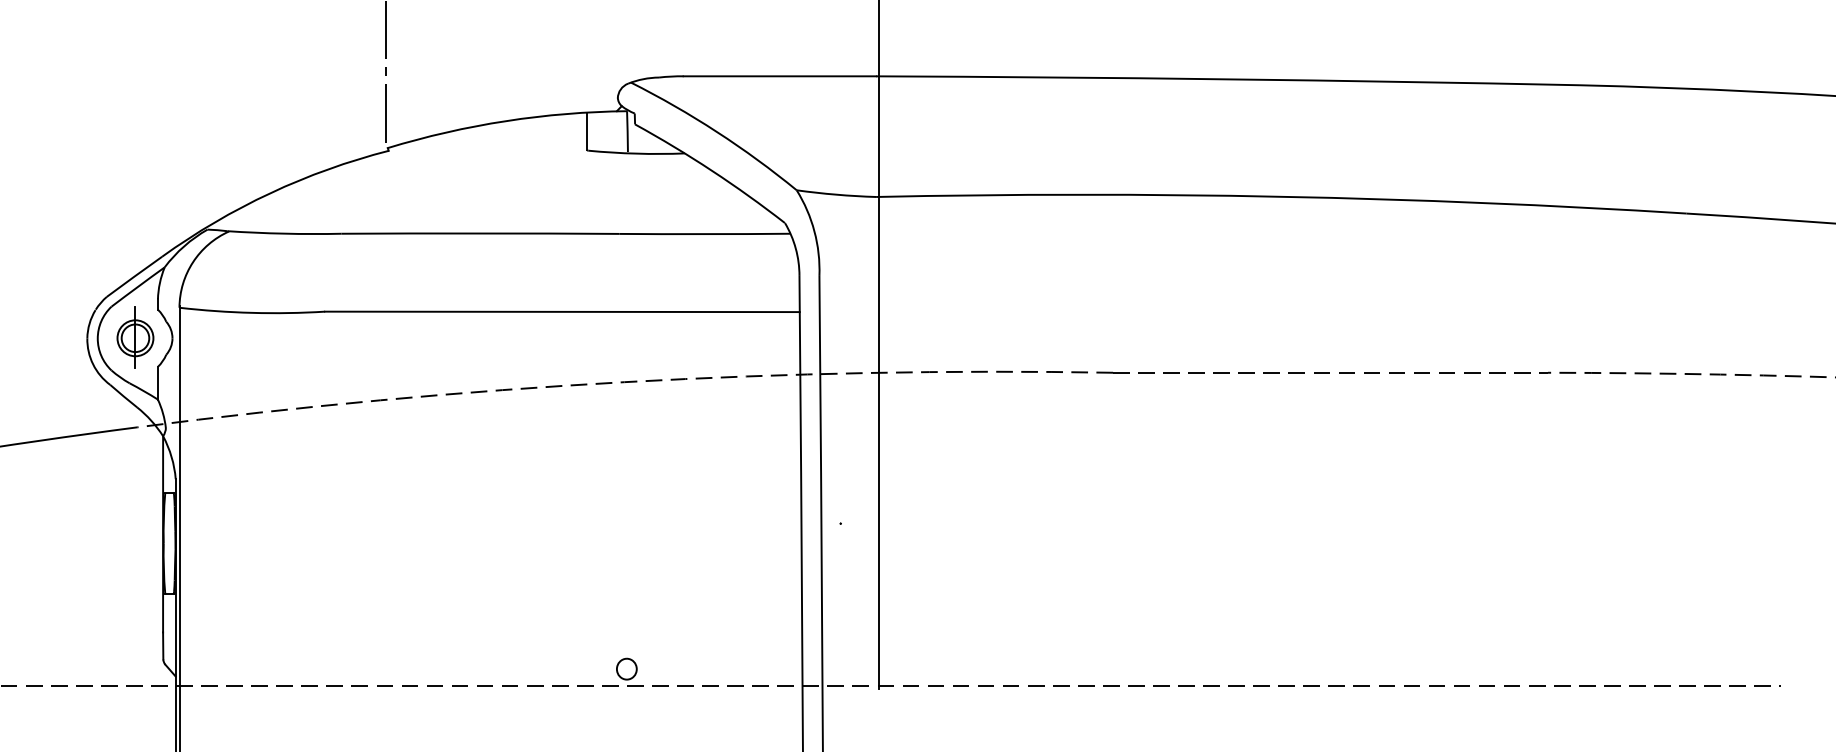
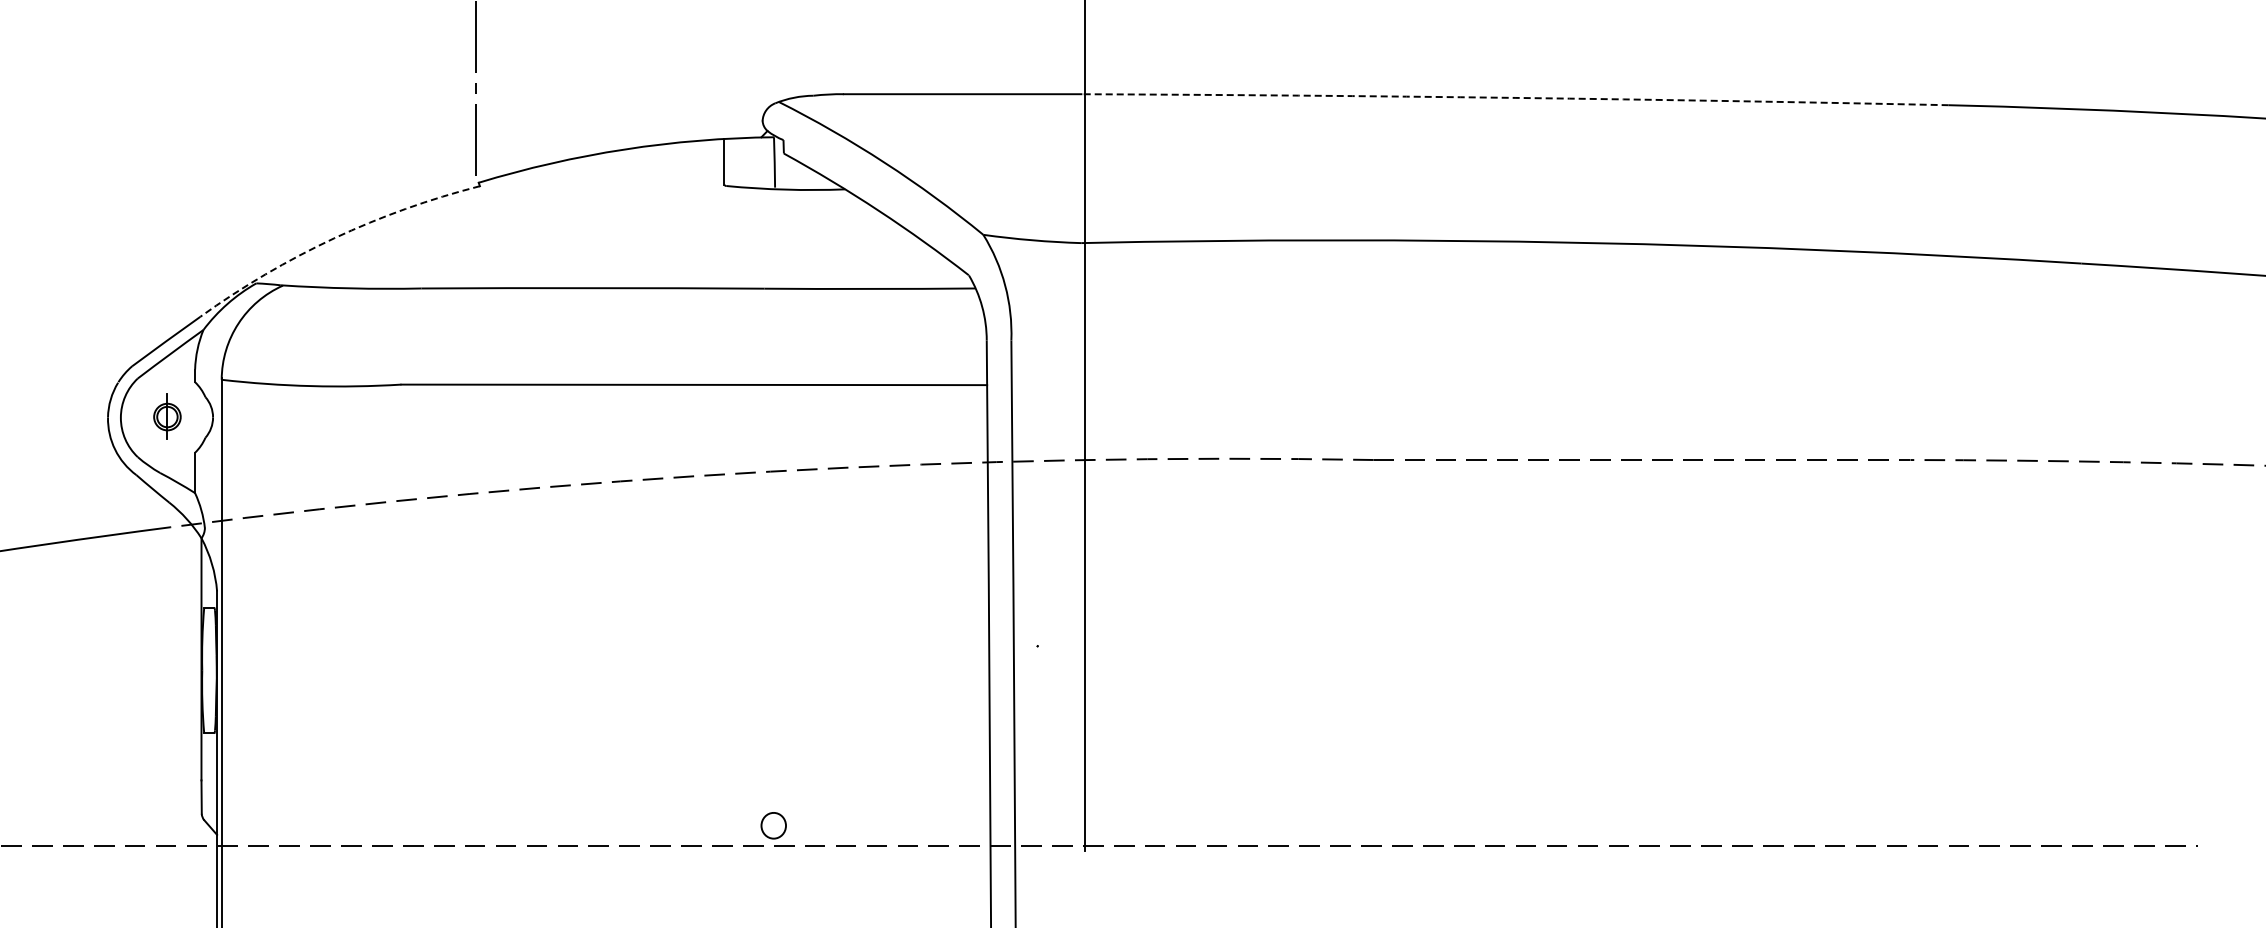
arc: (1227, 78) -> (1515, 97), solid -> dashed
arc: (270, 193) -> (334, 238), solid -> dashed
part: (135, 337) -> (167, 416), size x0.6

